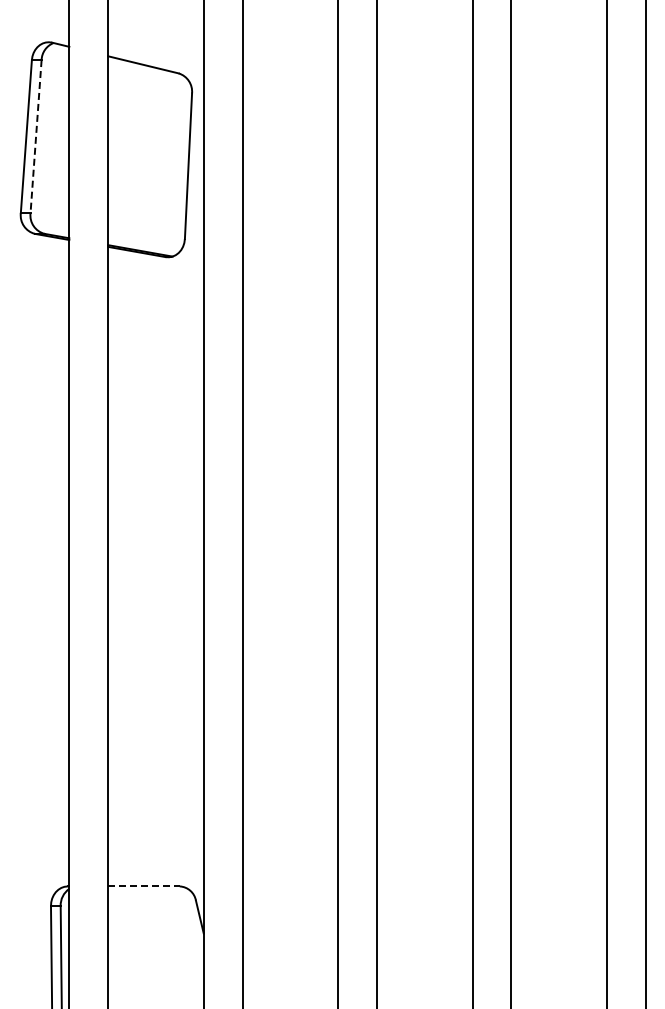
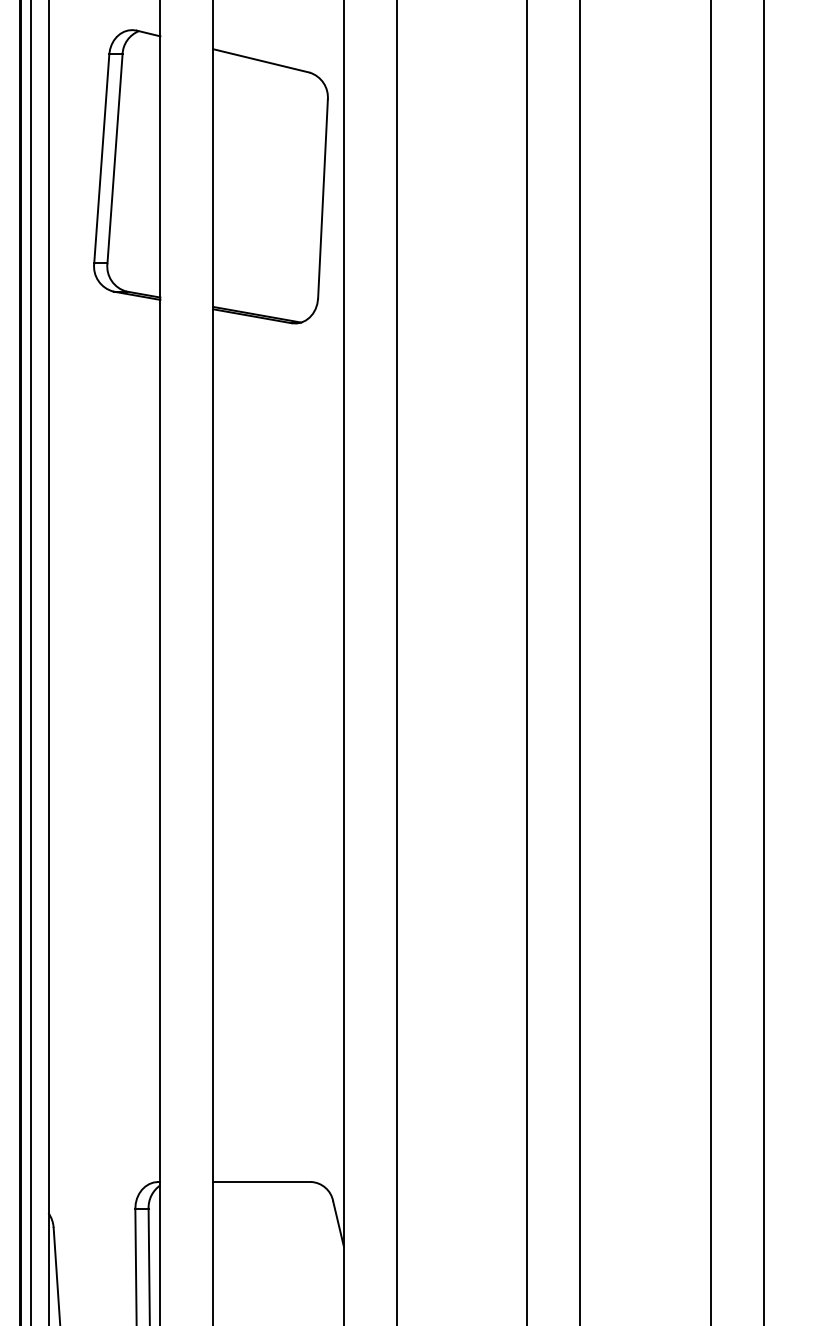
line: (36, 136) -> (115, 158), dashed -> solid
line: (143, 886) -> (261, 1182), dashed -> solid

